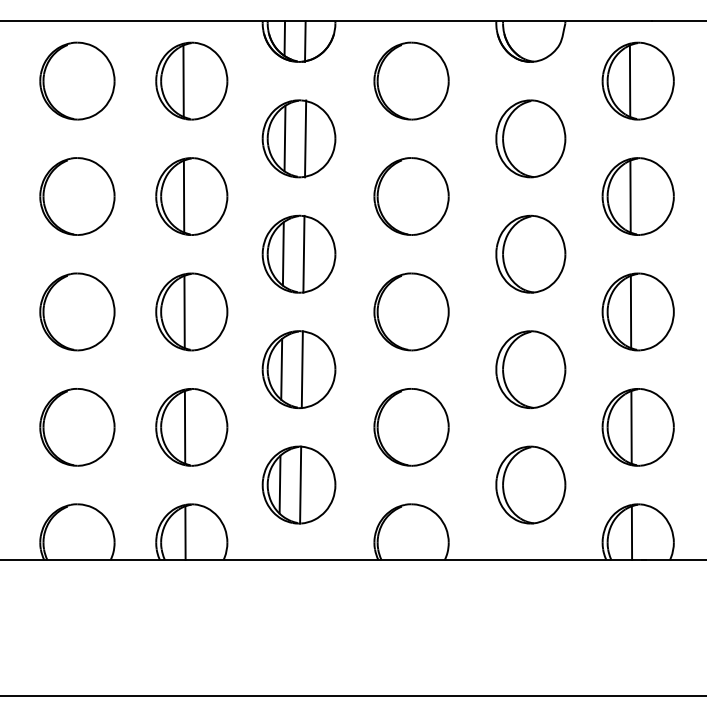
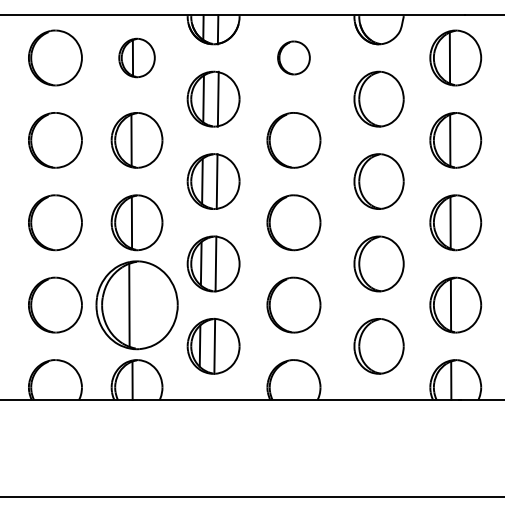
part: (190, 80) -> (136, 57), size x0.7
part: (410, 80) -> (293, 57), size x0.6
part: (190, 426) -> (136, 304), size x1.6

